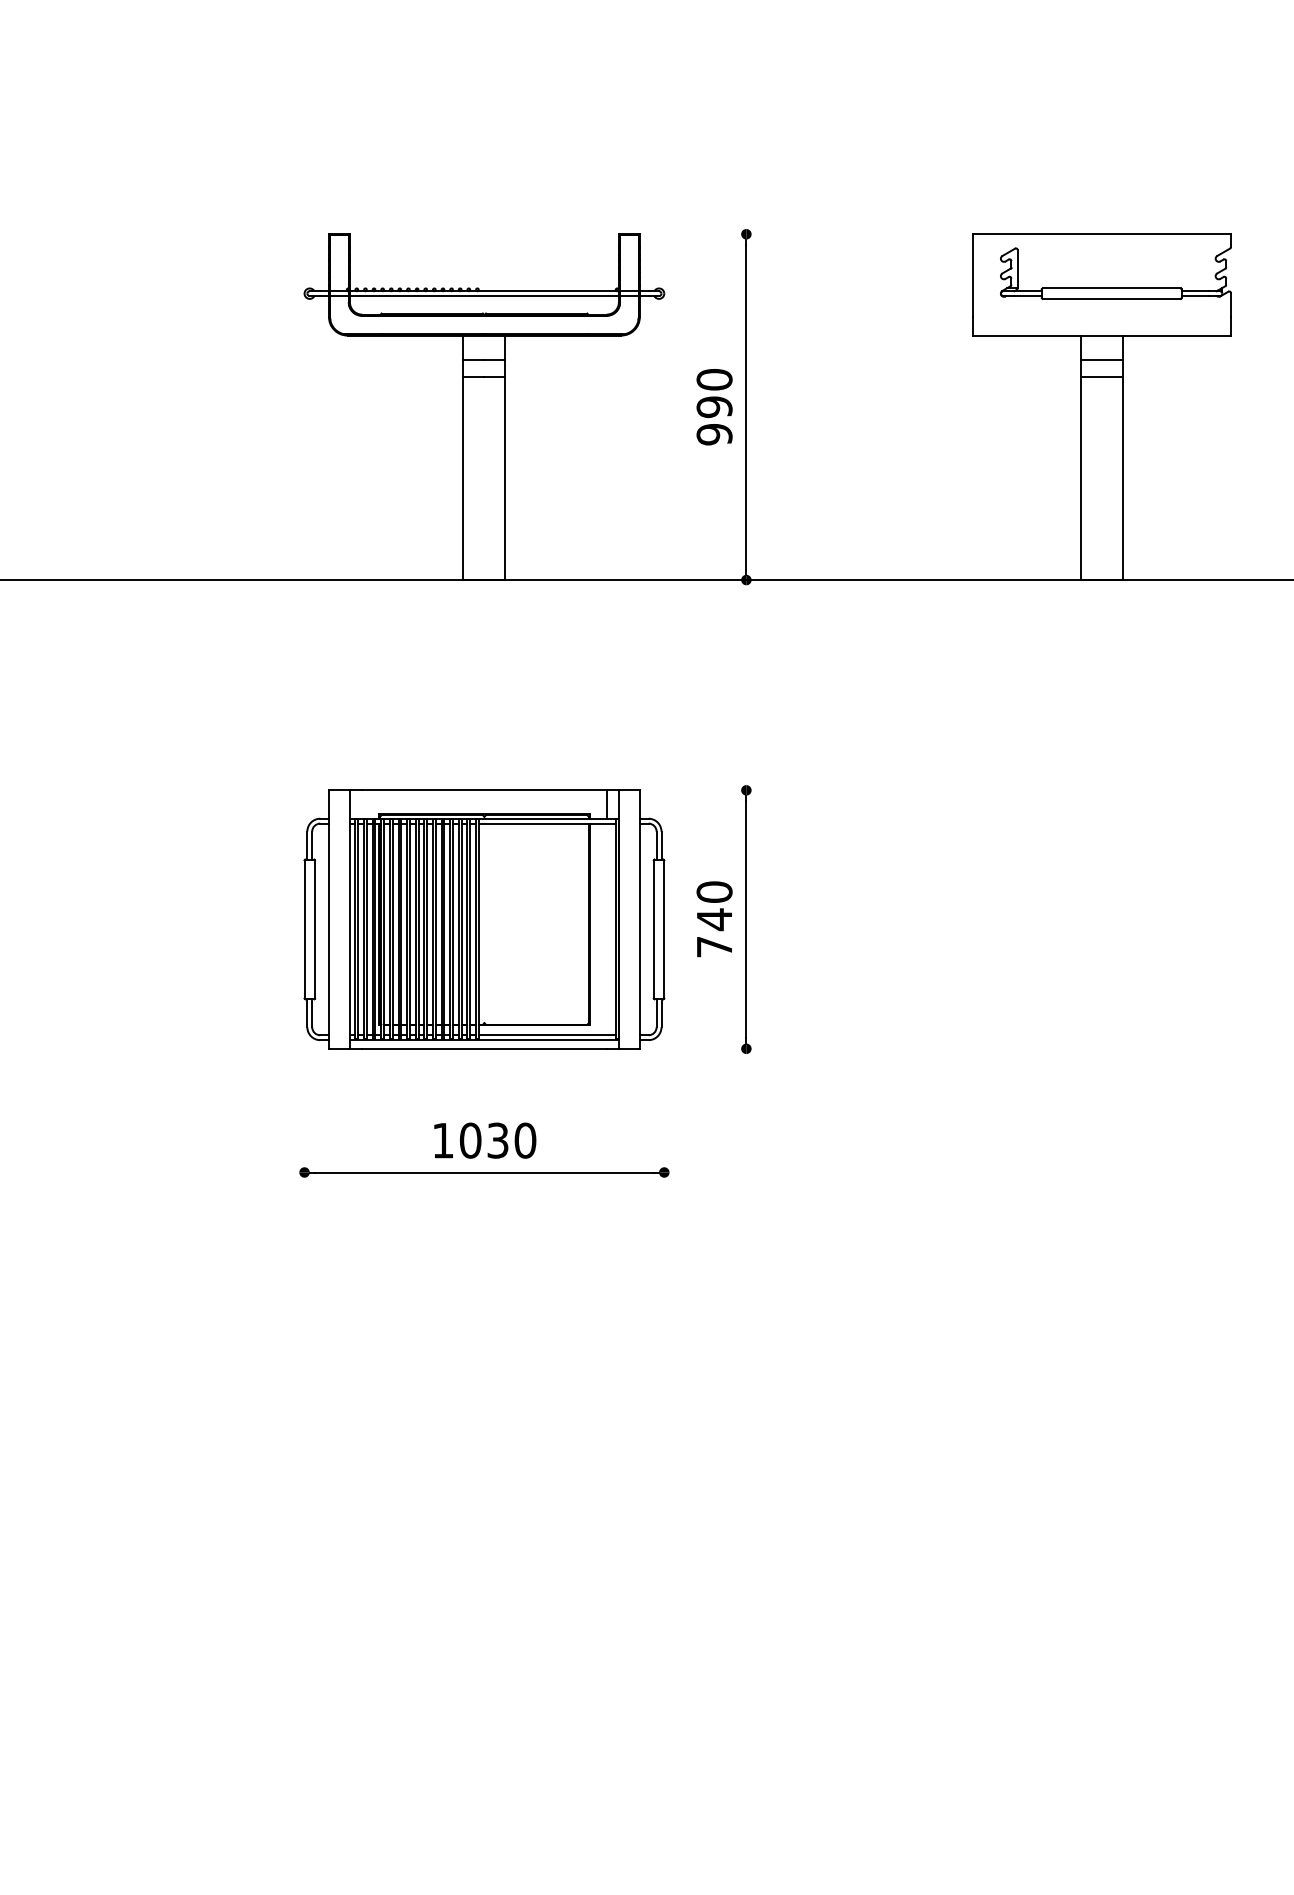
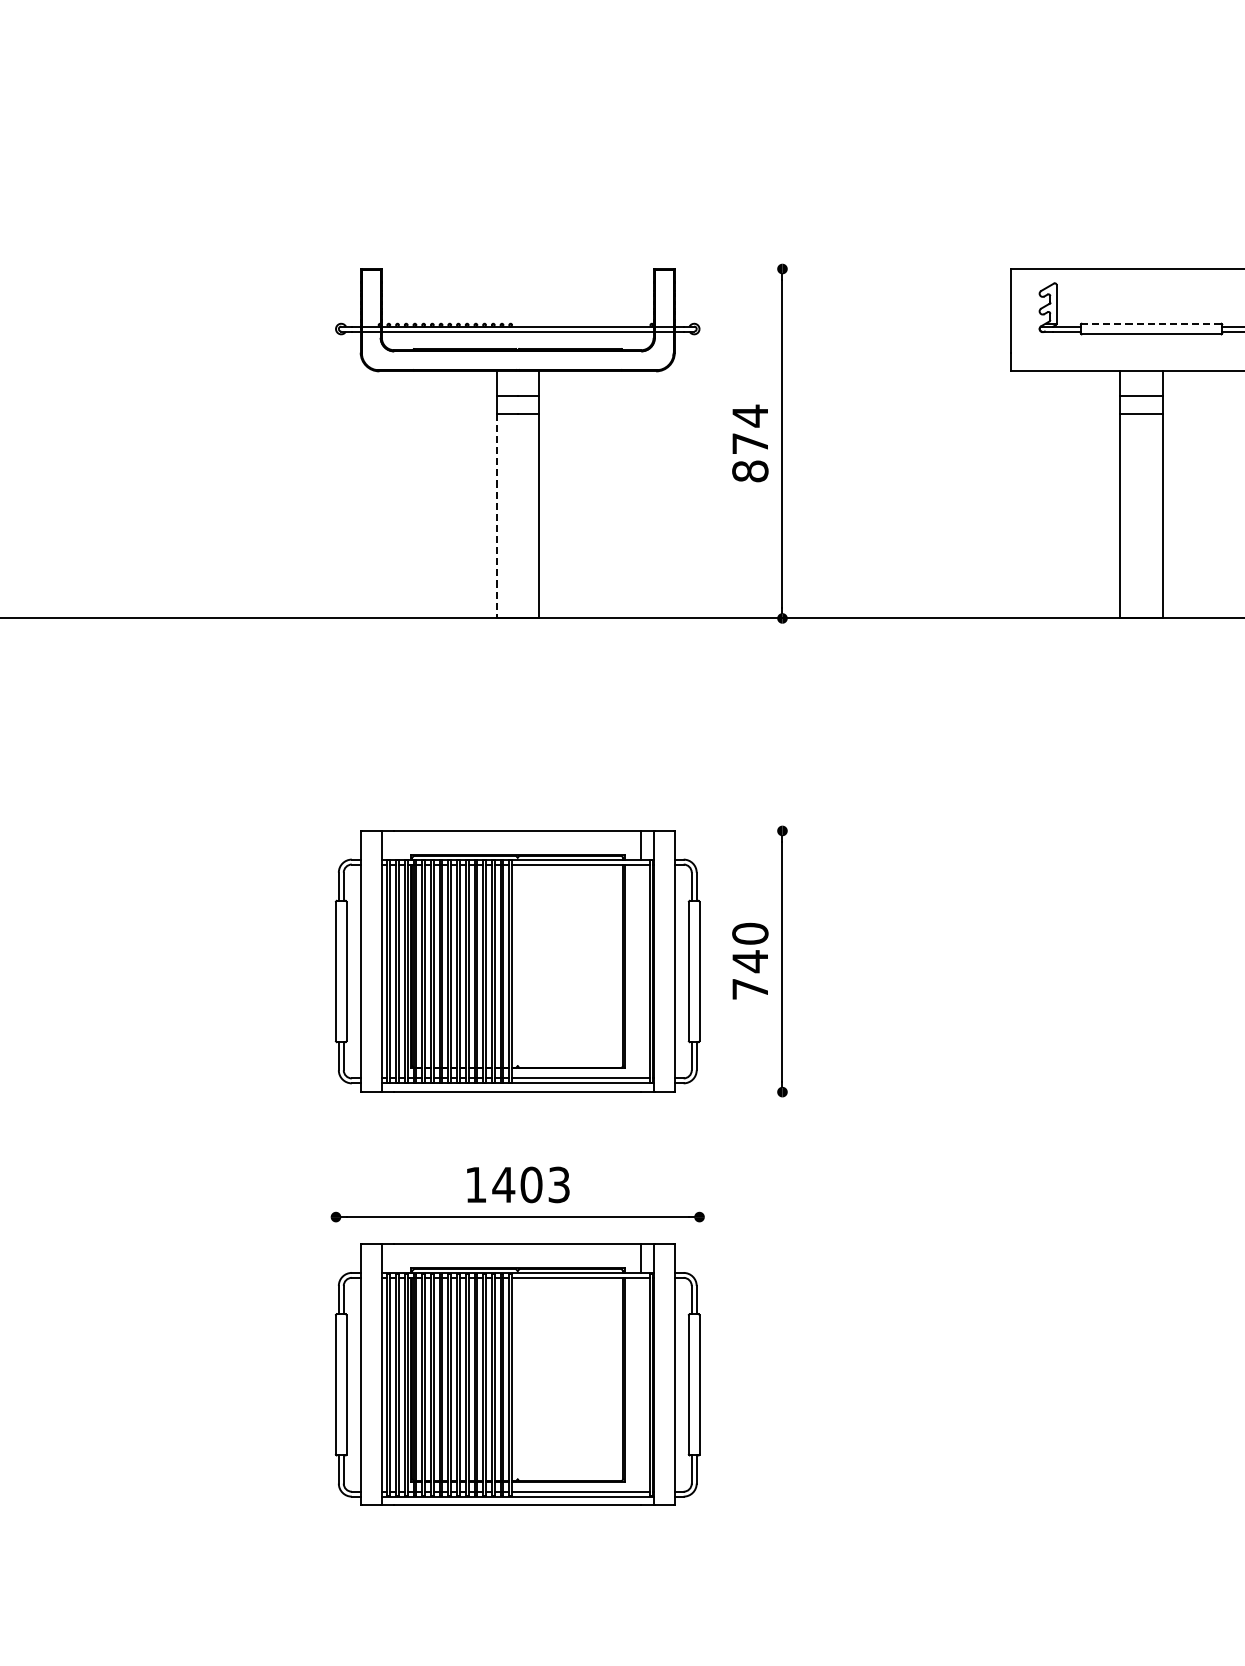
line: (1111, 288) -> (1151, 323), solid -> dashed
text: (714, 406) -> (750, 443), 990 -> 874
line: (463, 479) -> (496, 516), solid -> dashed
text: (497, 1140) -> (530, 1184), 1030 -> 1403
part: (484, 1328) -> (517, 1374), added

